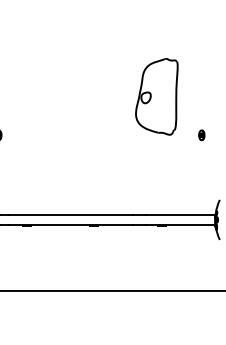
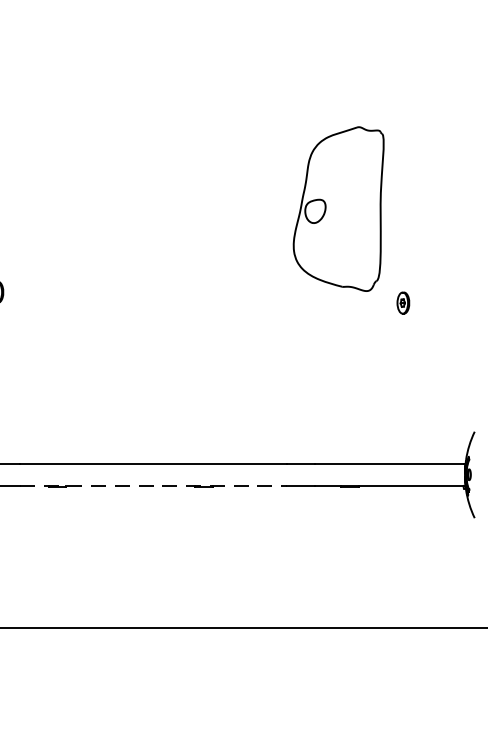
part: (201, 135) -> (402, 303), moved
line: (71, 225) -> (154, 486), solid -> dashed

